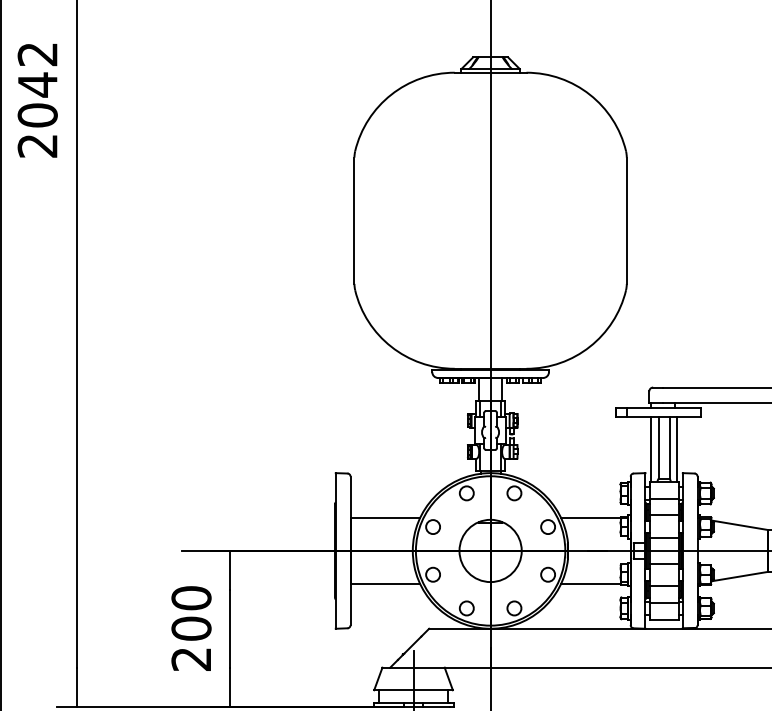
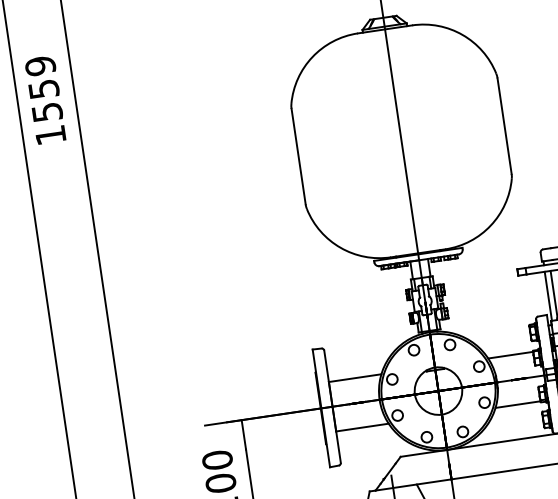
text: (37, 99) -> (45, 100), 2042 -> 1559

